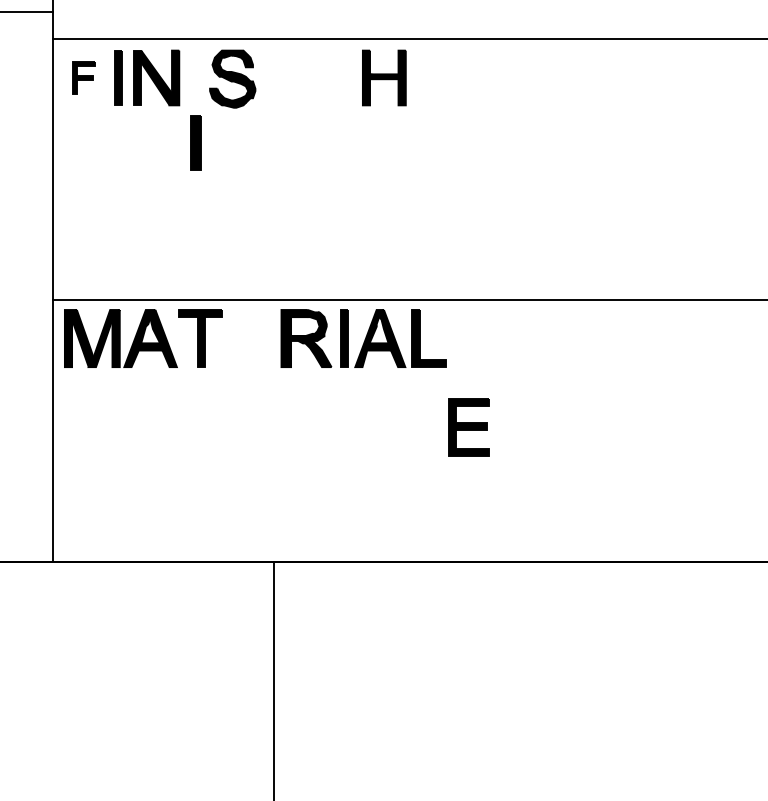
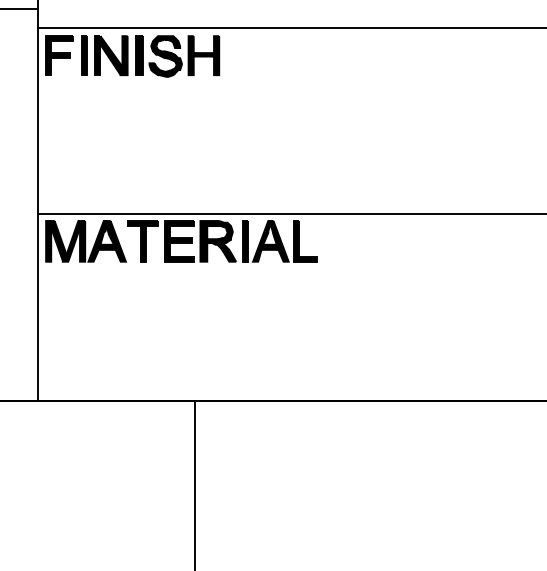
part: (83, 77) -> (59, 55), size x1.67
part: (384, 77) -> (204, 55), moved
part: (195, 142) -> (139, 55), moved
part: (468, 427) -> (179, 241), moved

